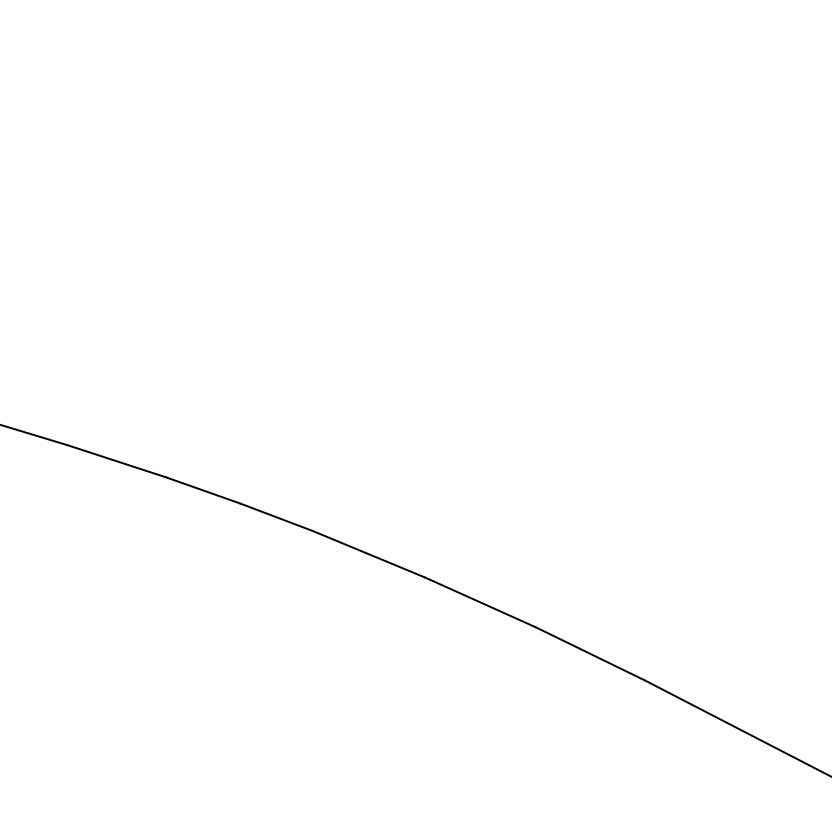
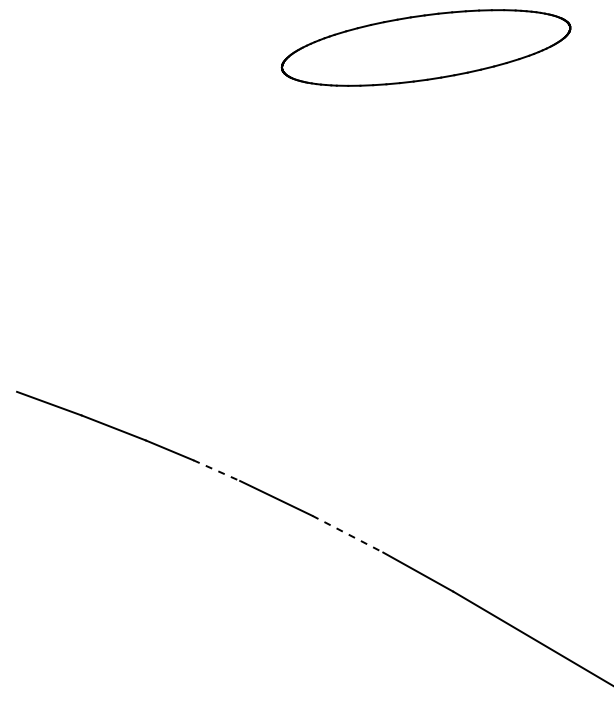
line: (276, 517) -> (216, 470), solid -> dashed
line: (479, 602) -> (347, 534), solid -> dashed

